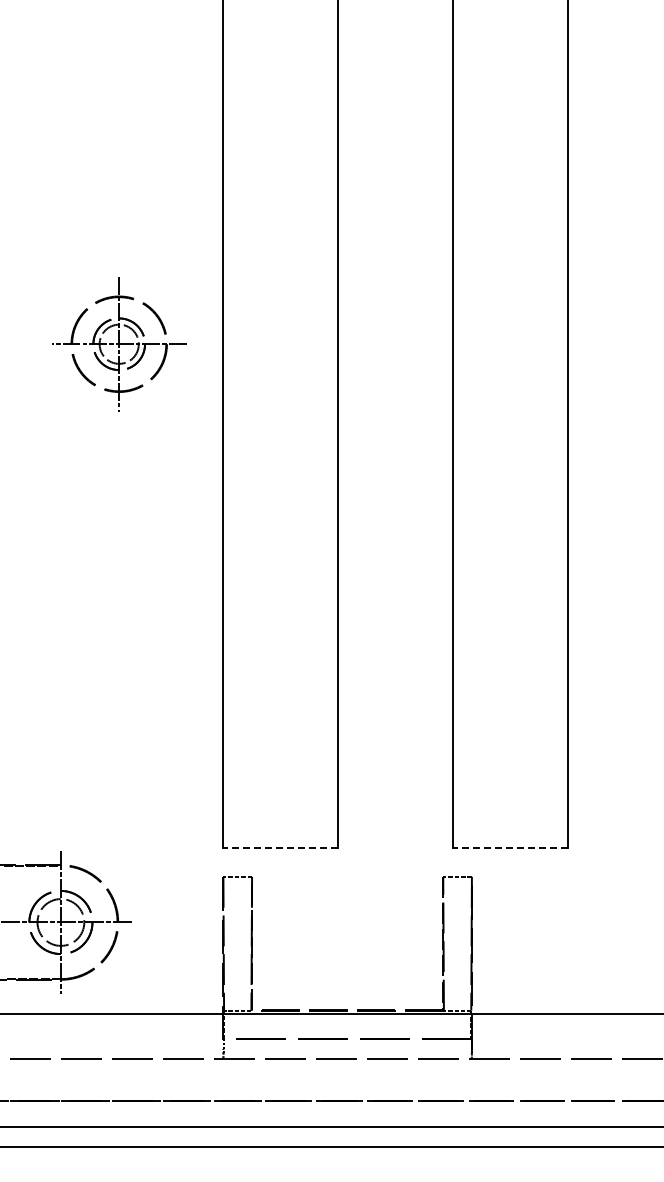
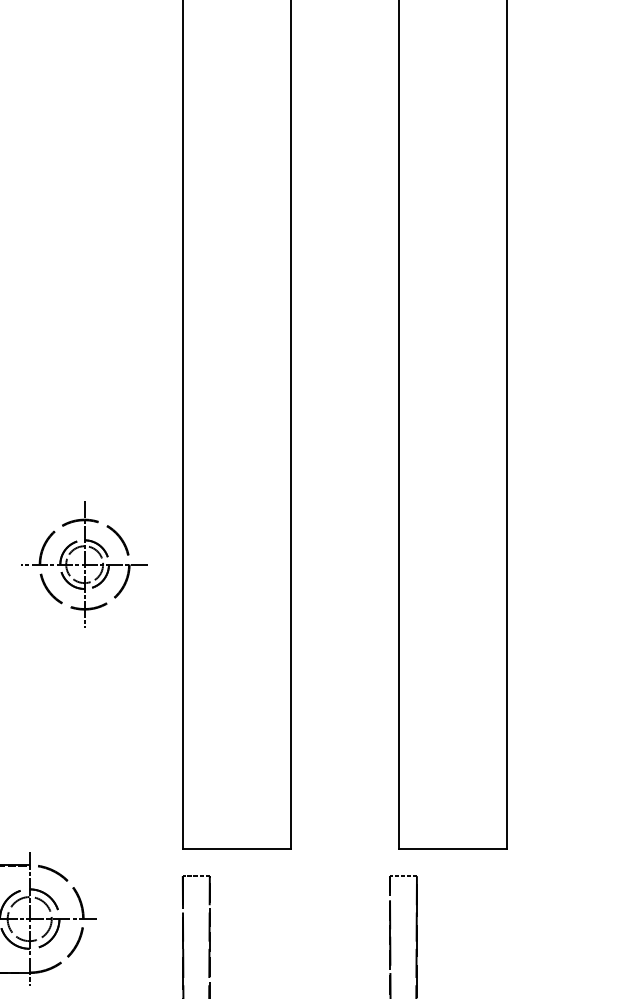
part: (119, 344) -> (84, 564), moved
line: (280, 847) -> (236, 848), dashed -> solid
line: (509, 847) -> (452, 848), dashed -> solid

